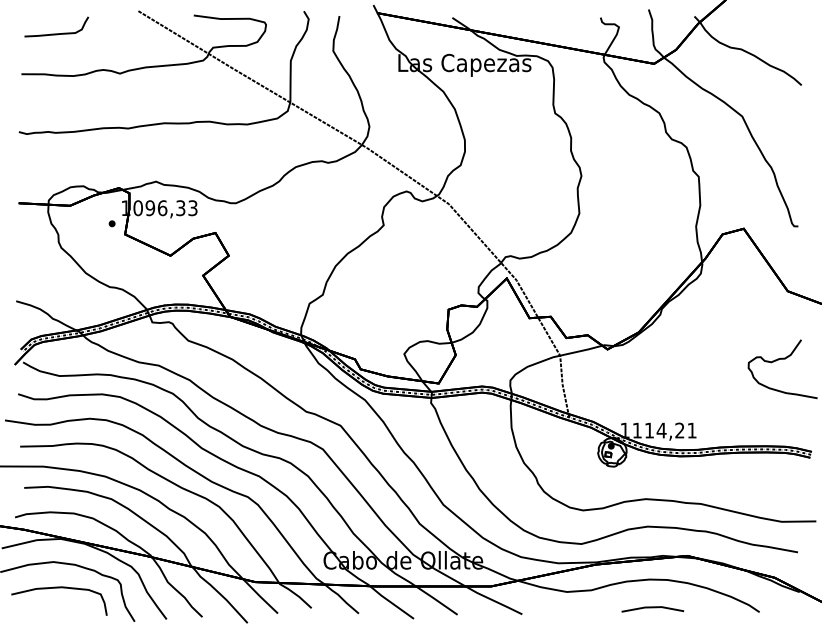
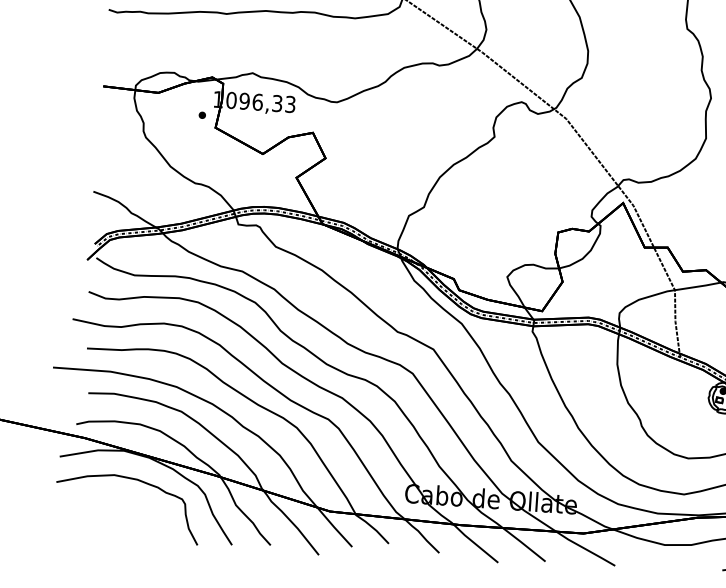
curve: (59, 588) -> (118, 504), removed

